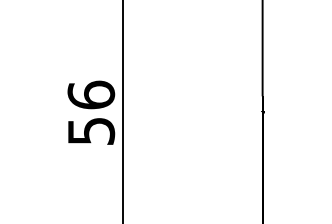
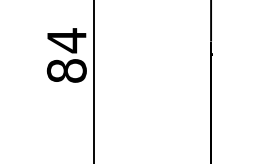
text: (91, 112) -> (67, 55), 56 -> 84

